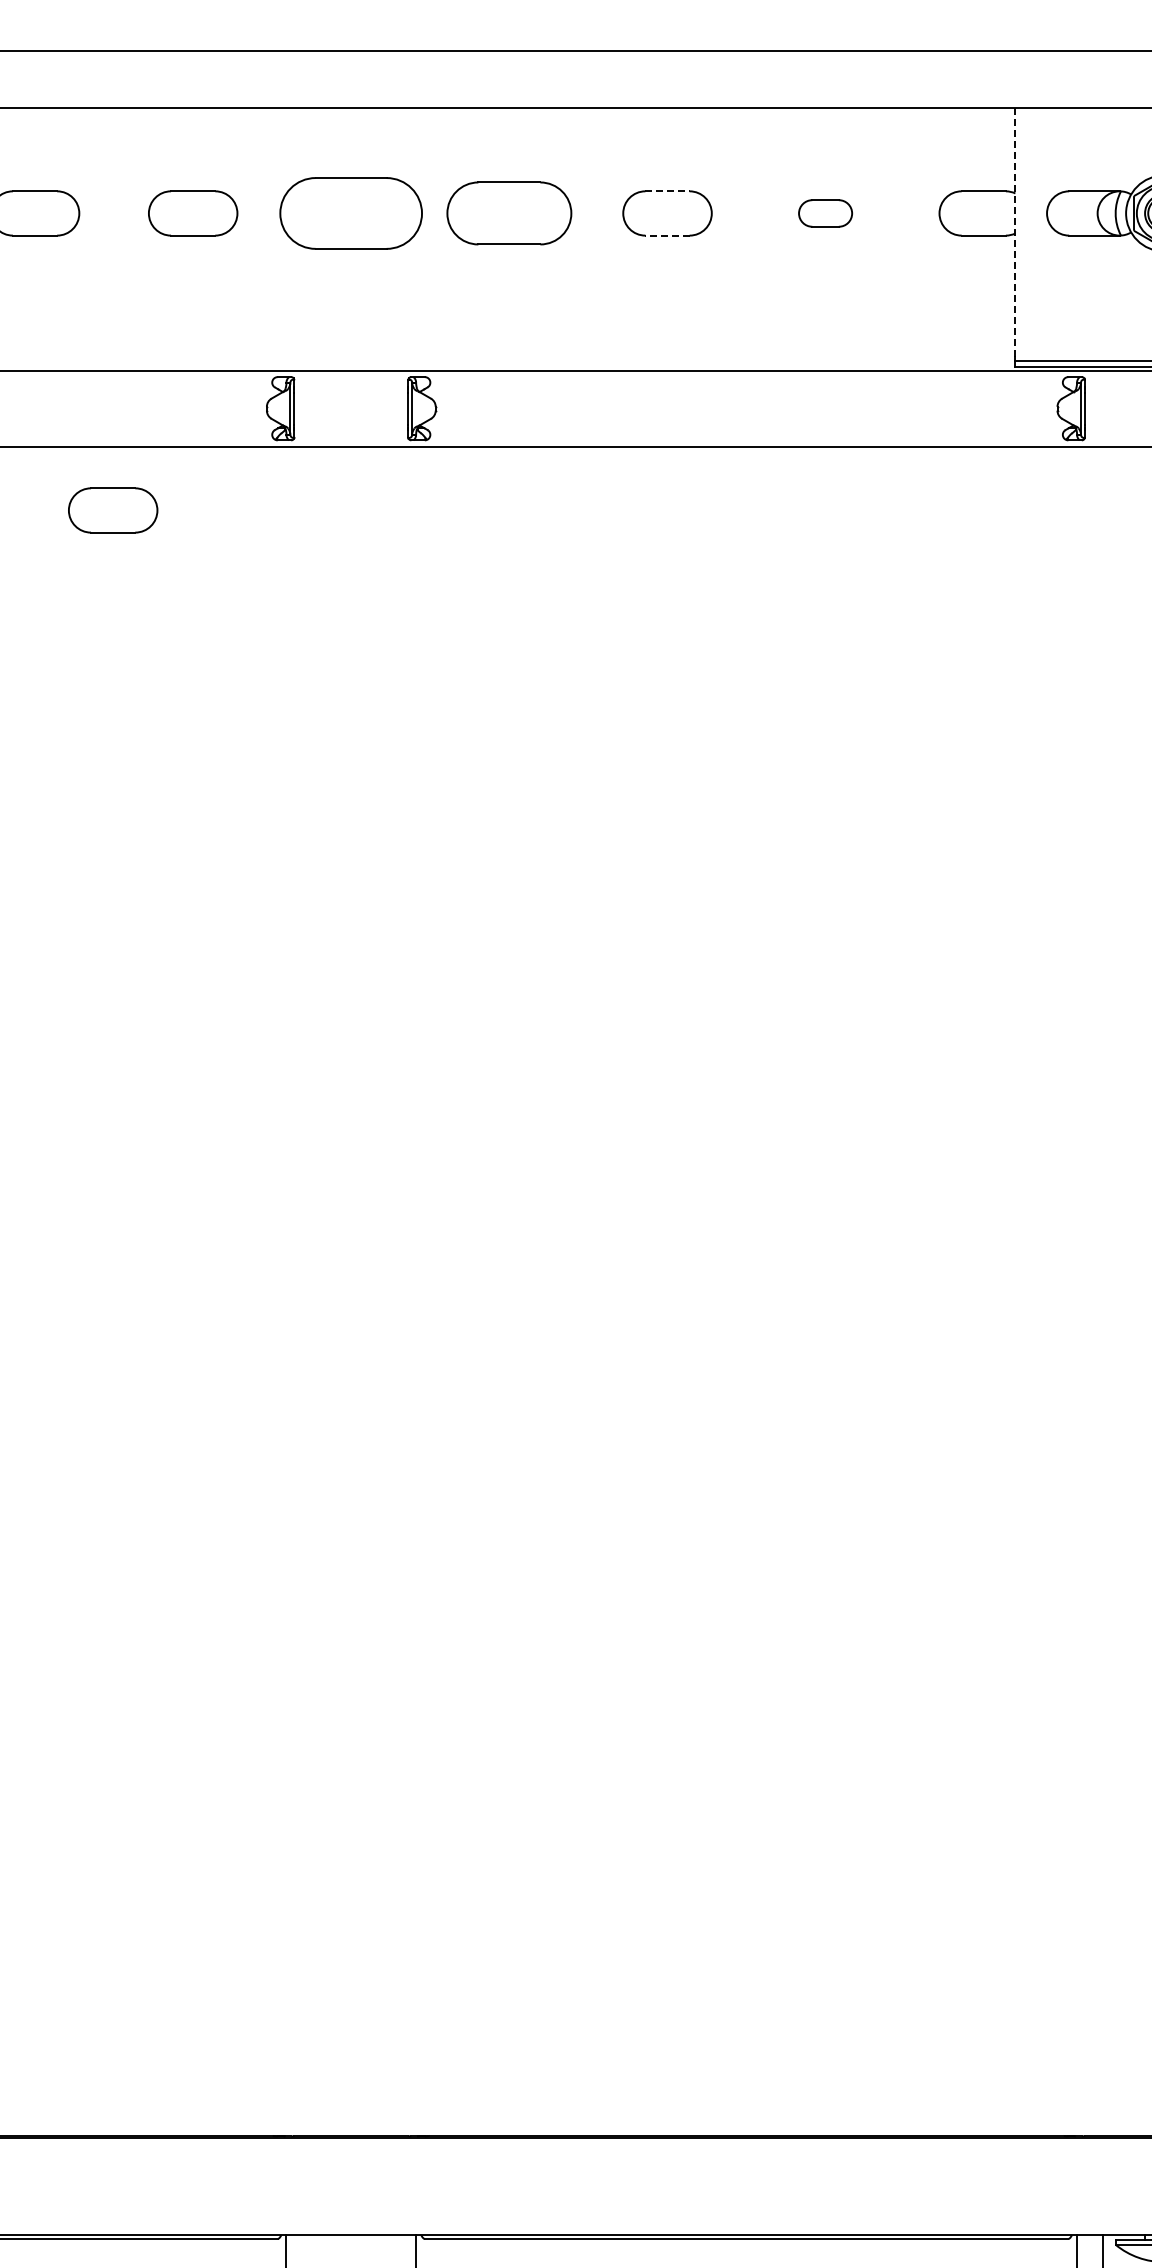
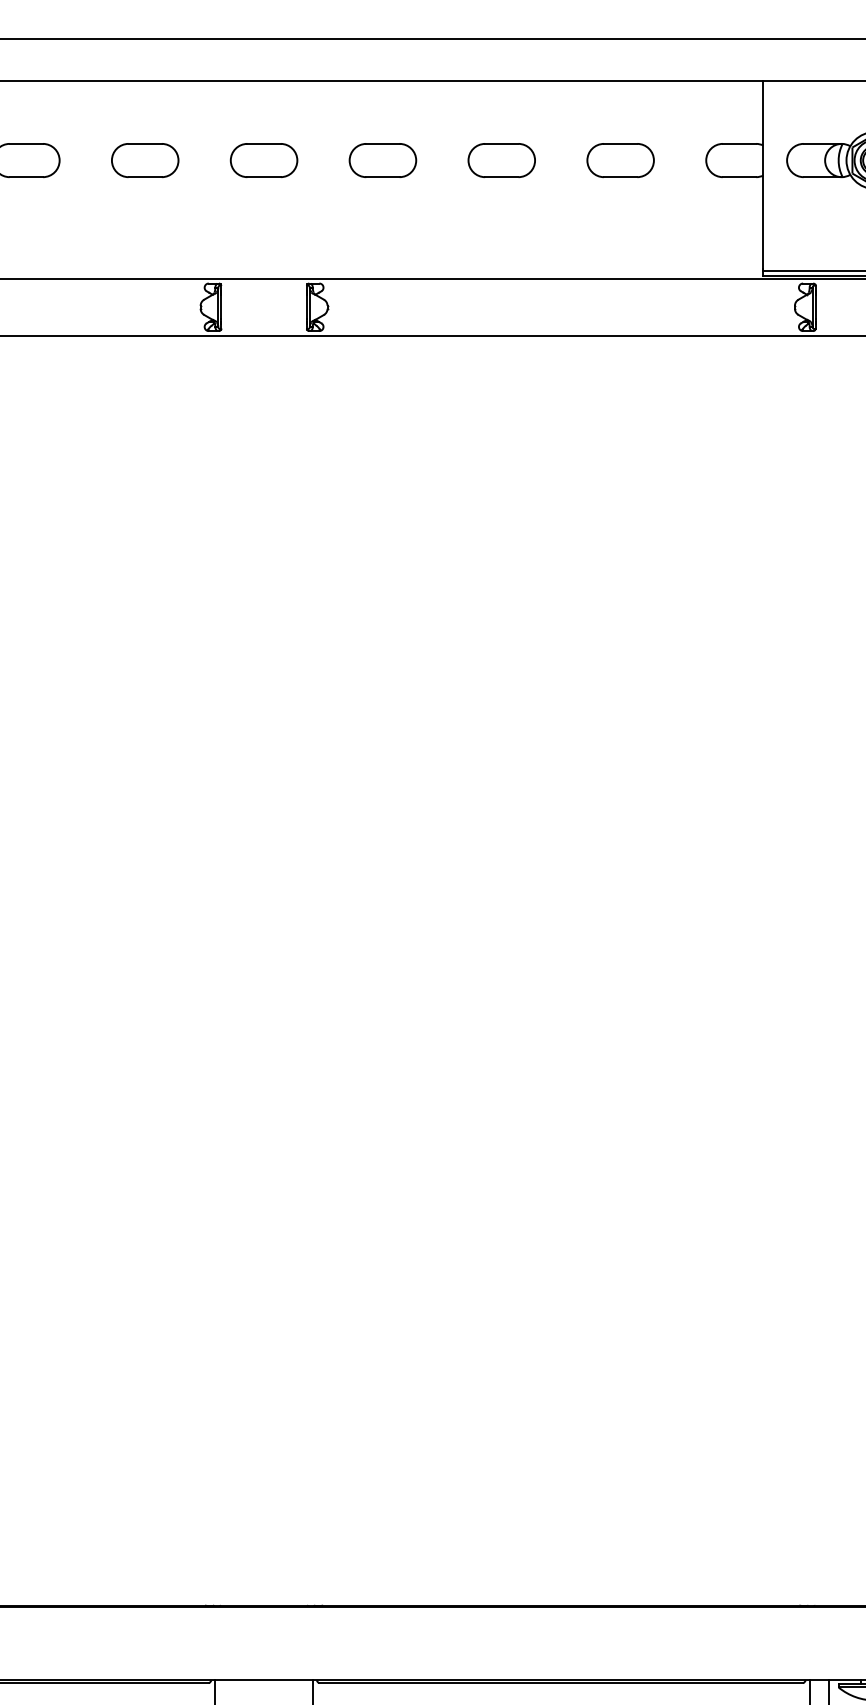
line: (668, 191) -> (502, 144), dashed -> solid
part: (351, 213) -> (264, 160), size x0.62
part: (509, 213) -> (383, 160), size x0.71
part: (825, 213) -> (620, 160), size x1.67
line: (1015, 232) -> (763, 174), dashed -> solid
line: (667, 235) -> (501, 177), dashed -> solid
part: (113, 510) -> (85, 383), removed

